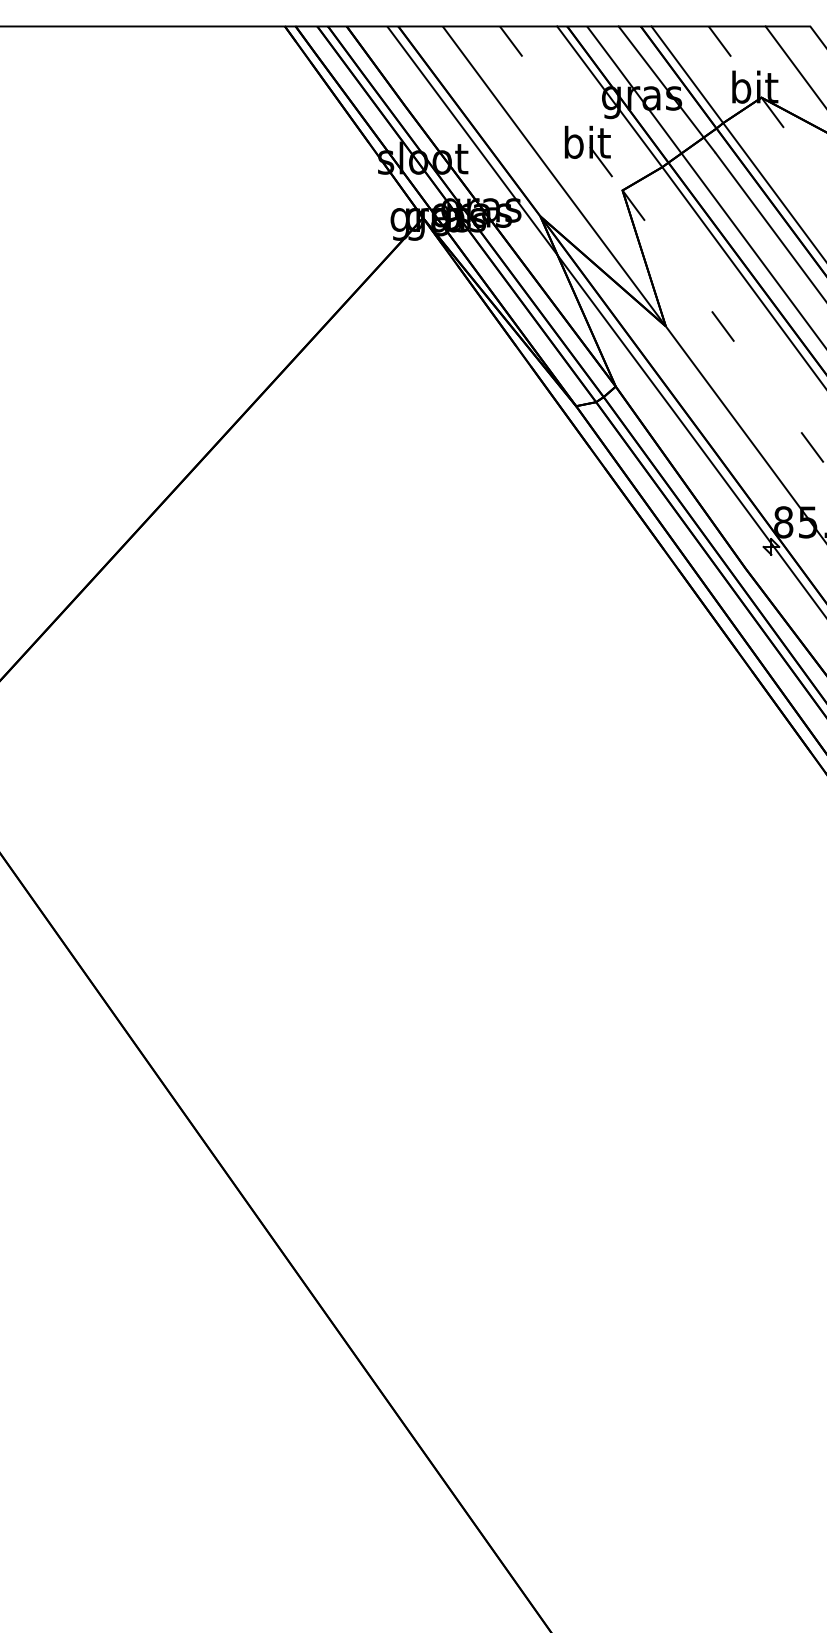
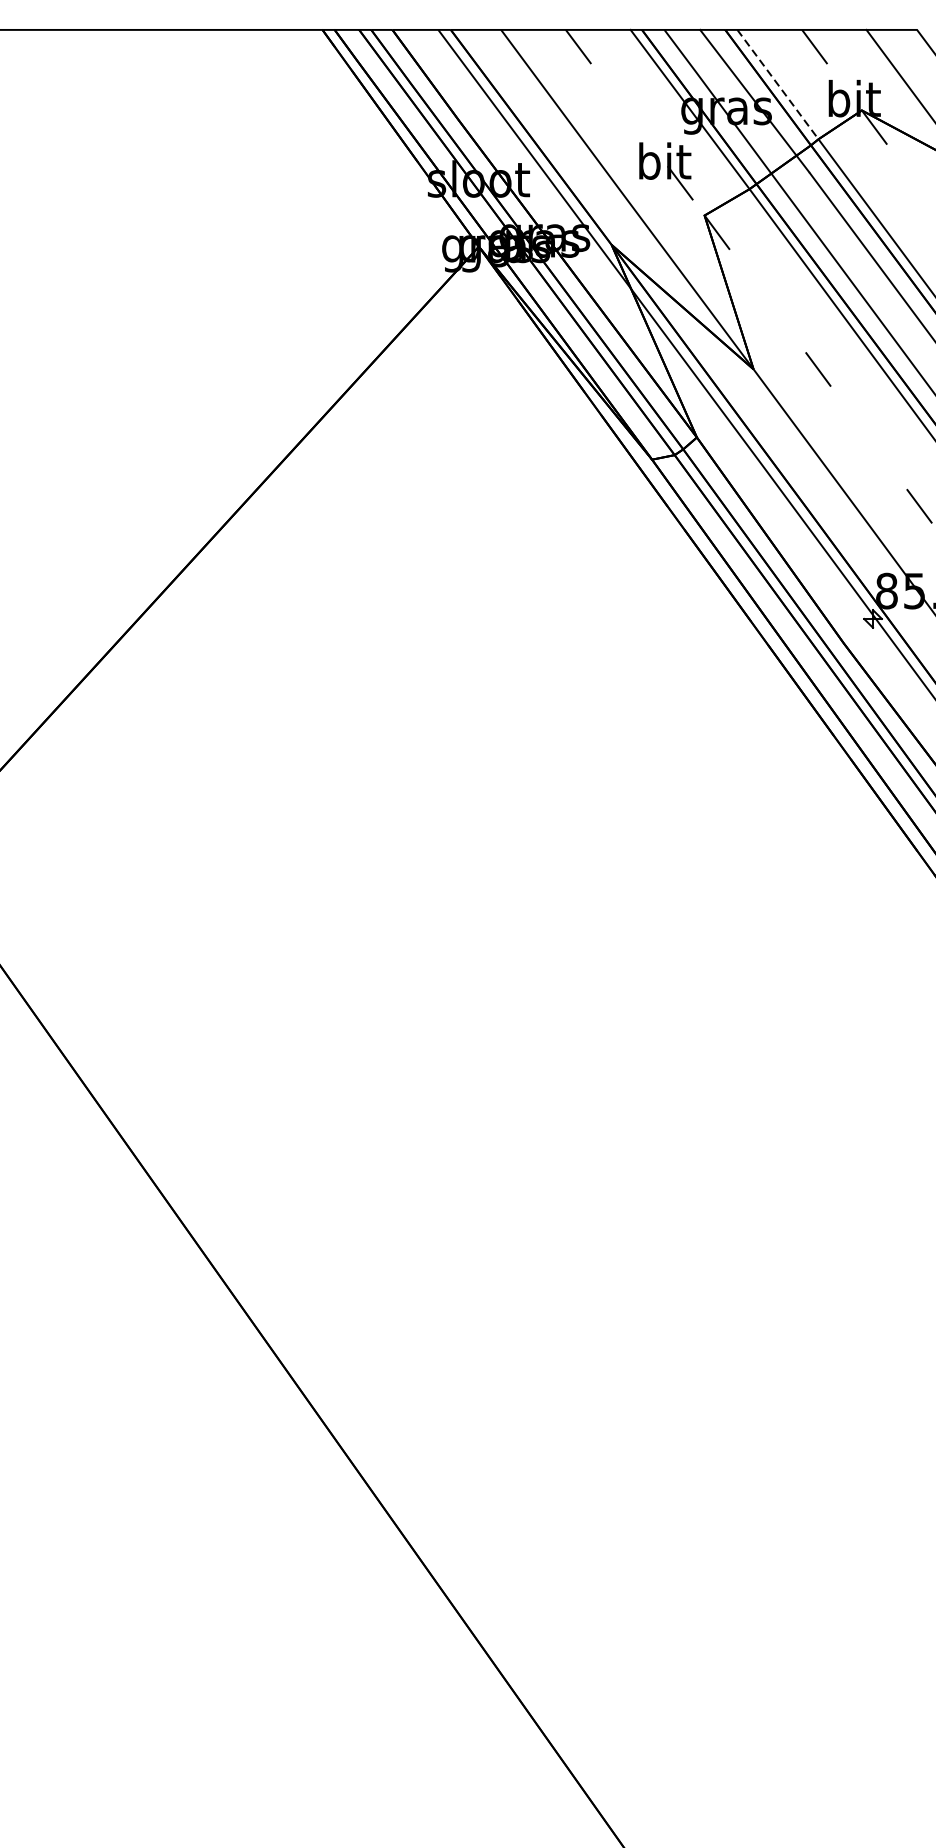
line: (687, 75) -> (778, 85), solid -> dashed

